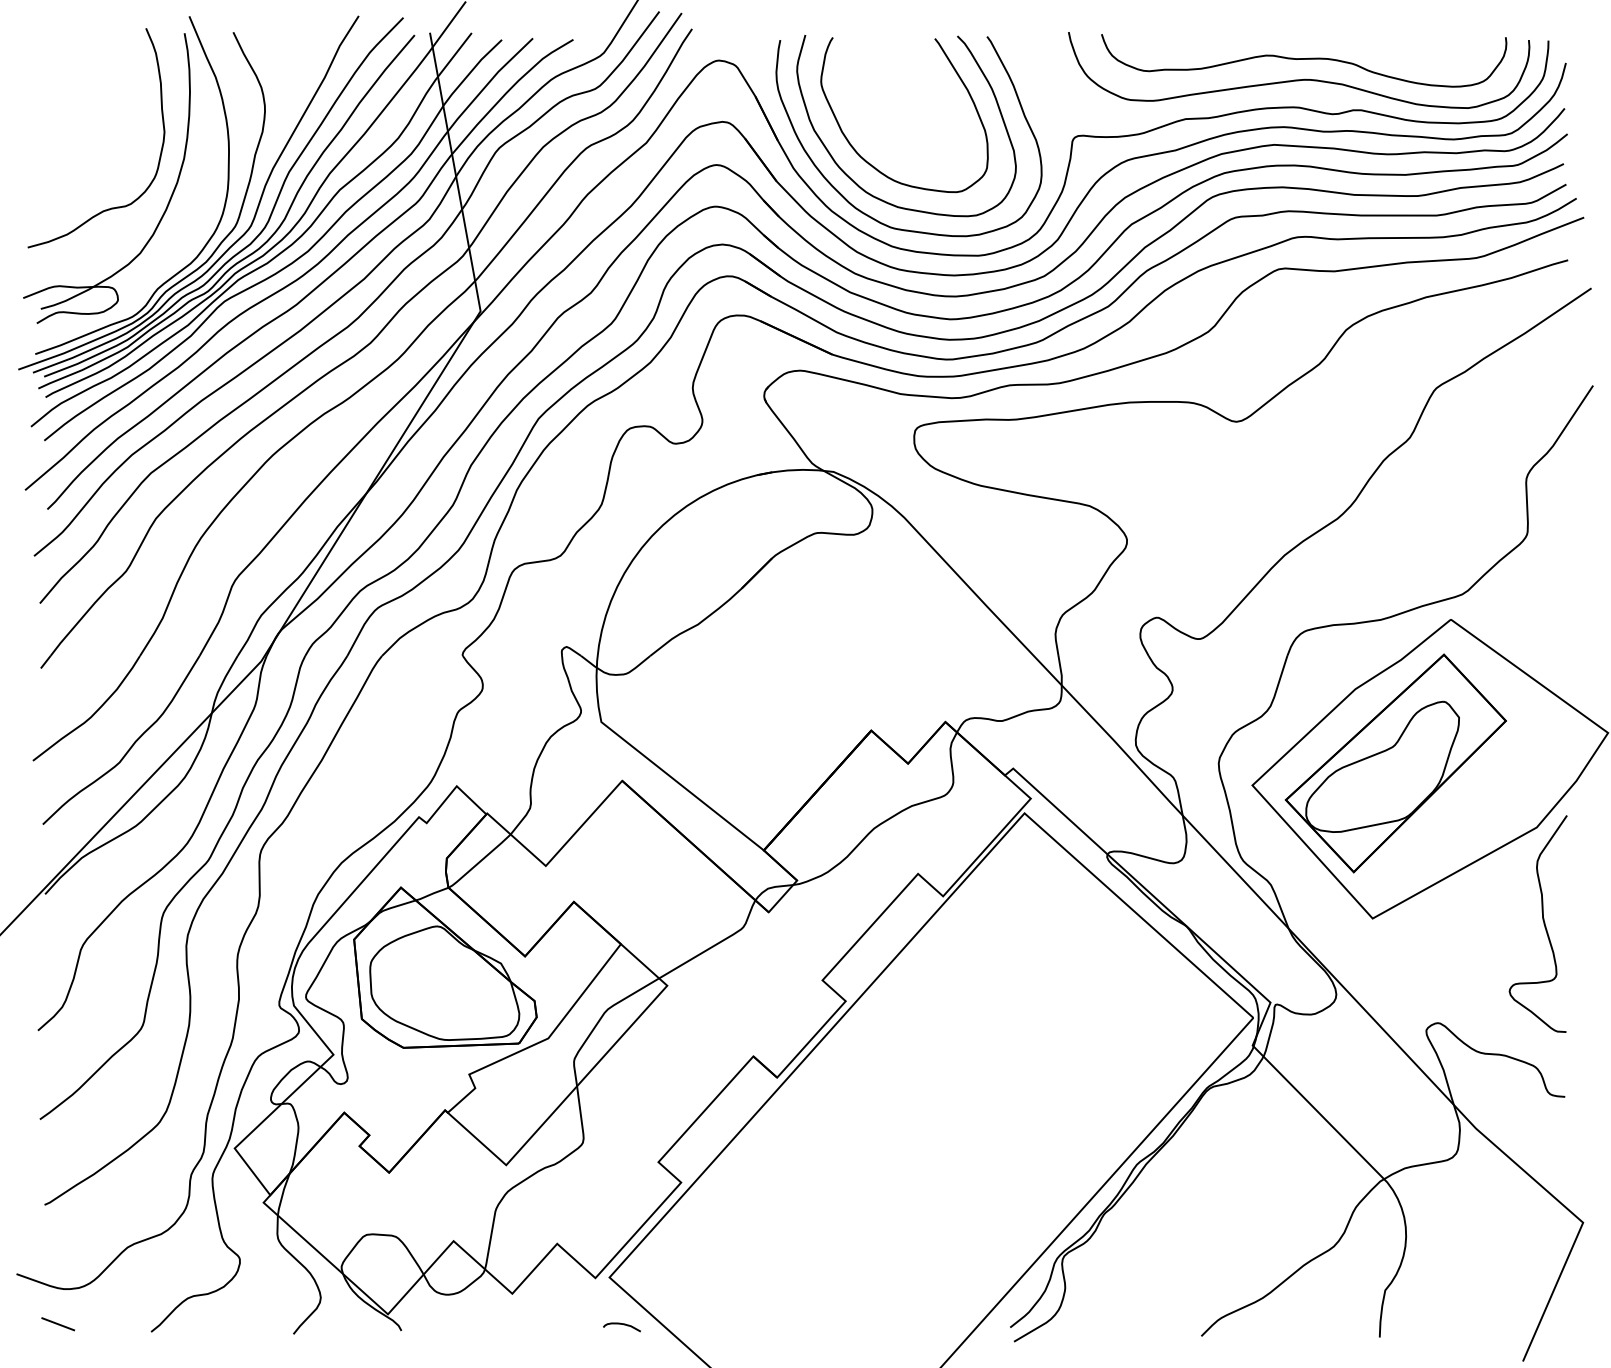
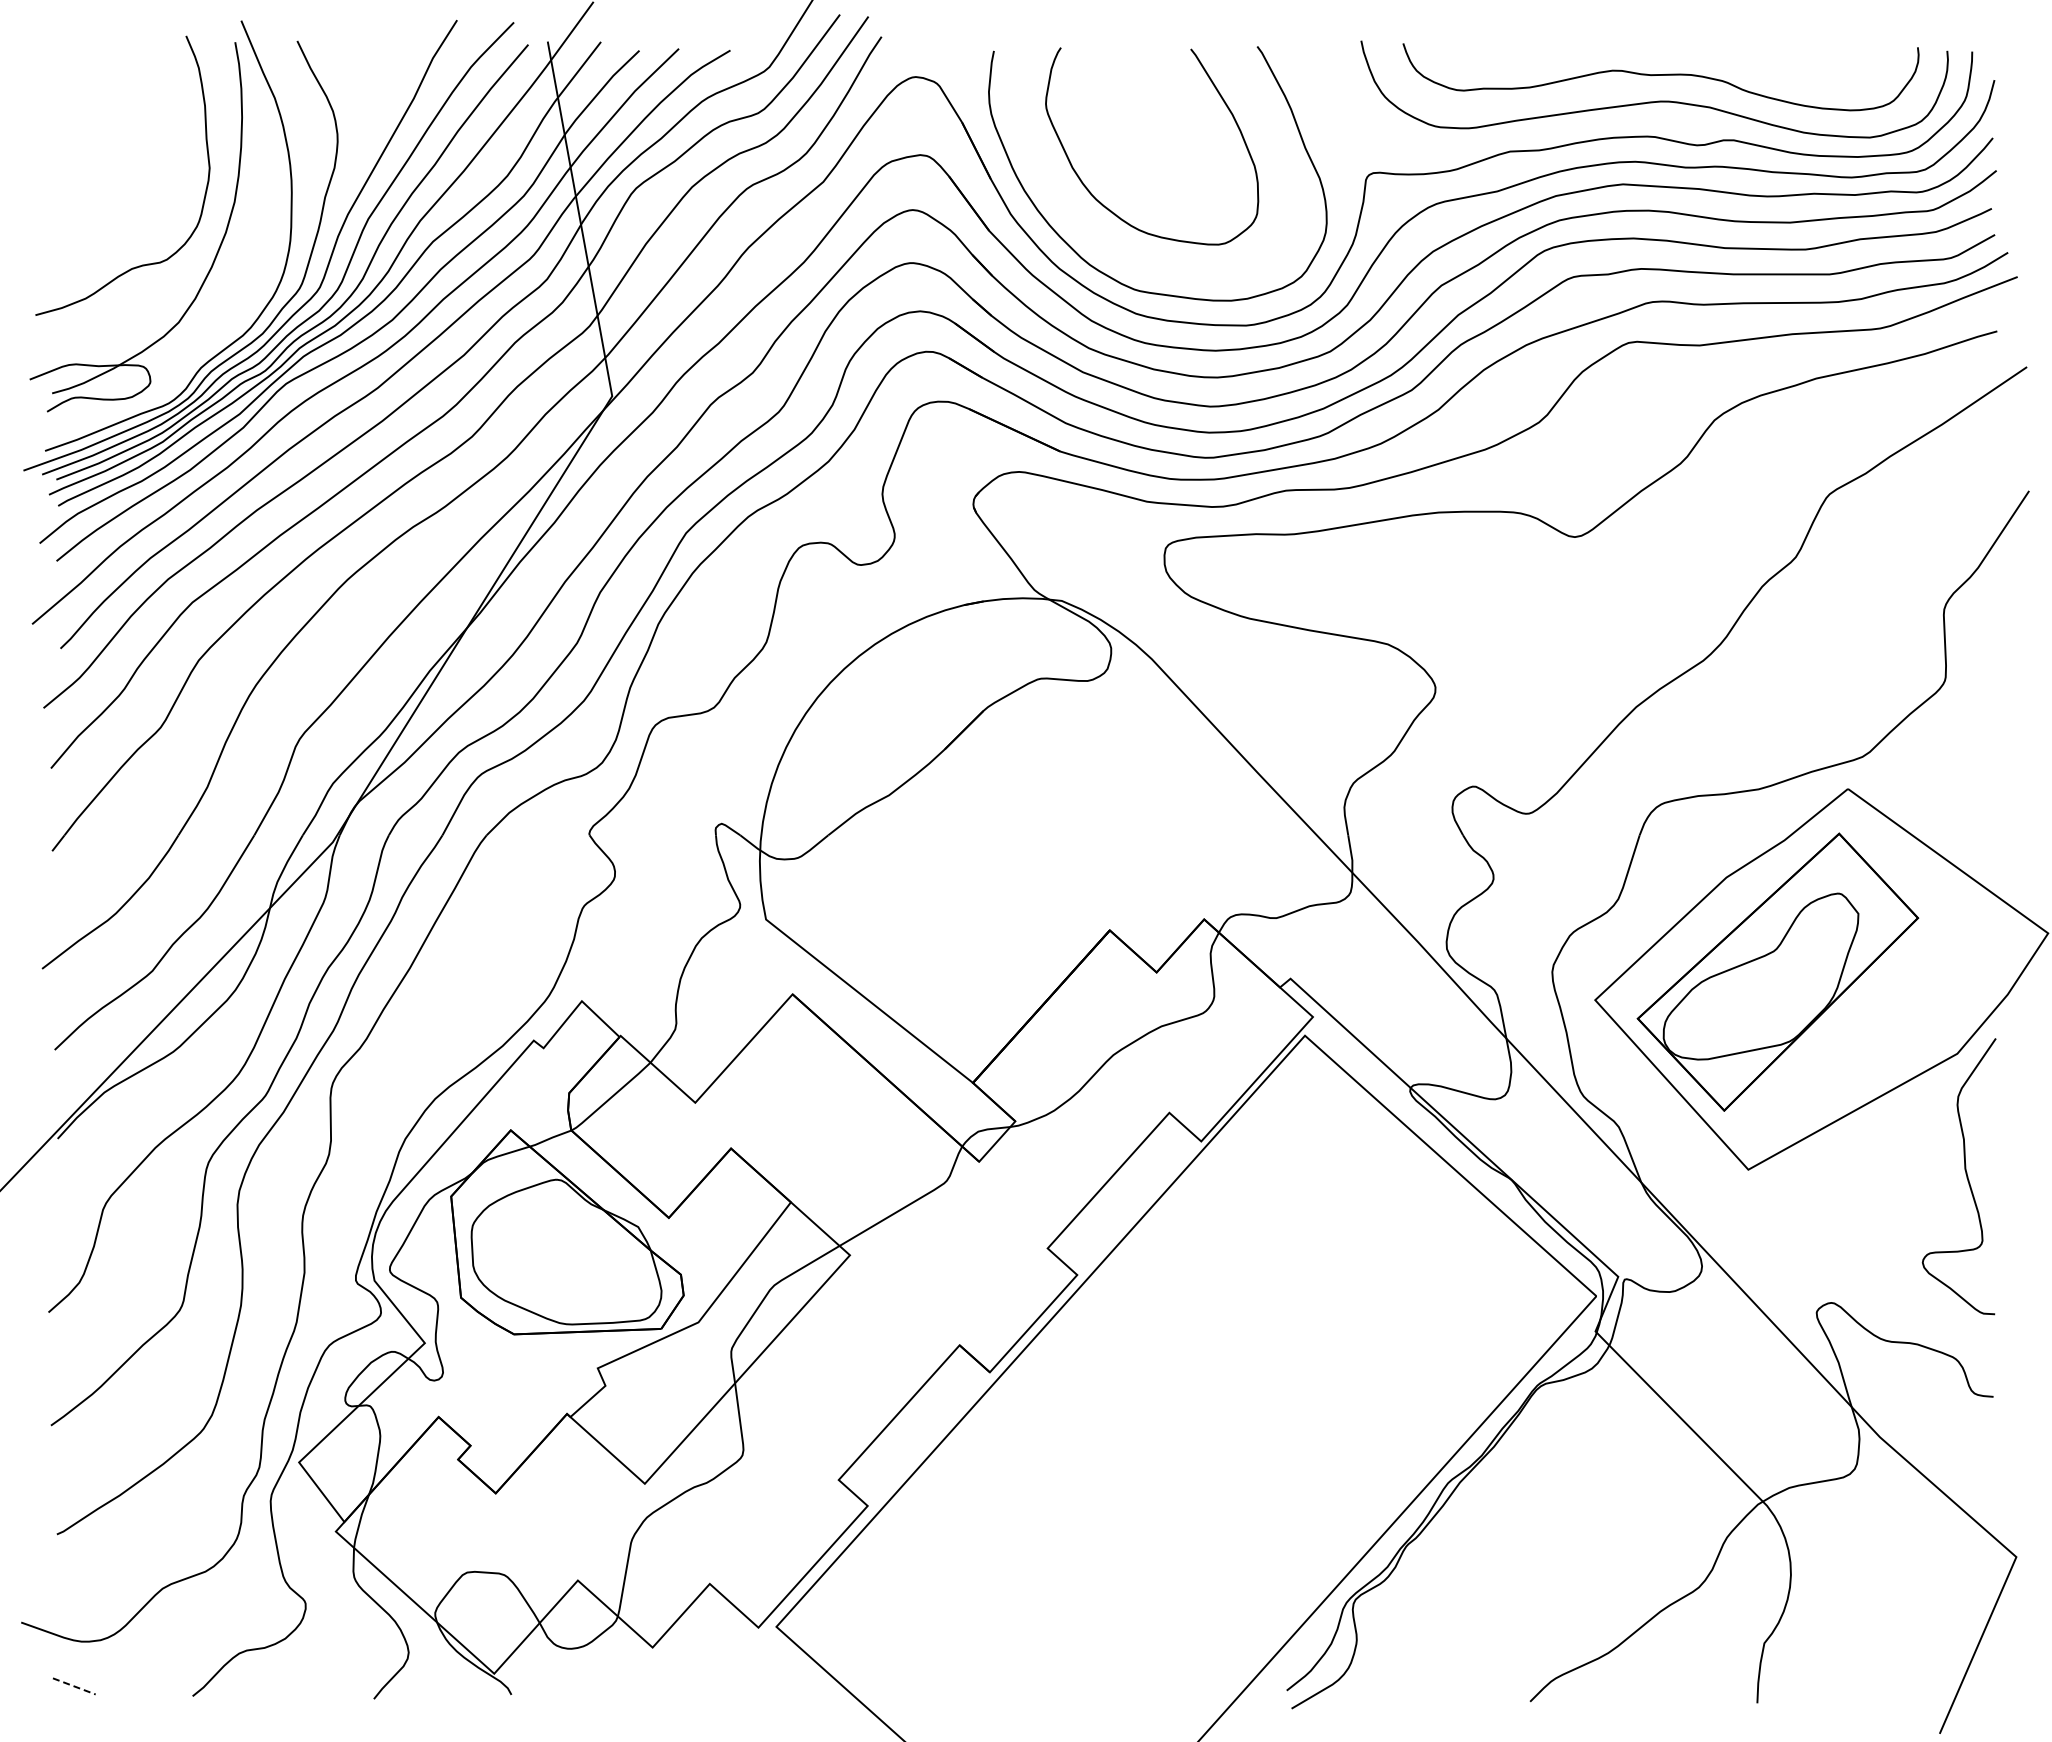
curve: (853, 179) -> (1086, 228), removed
line: (58, 1324) -> (74, 1686), solid -> dashed
curve: (622, 1325) -> (793, 1687), removed

